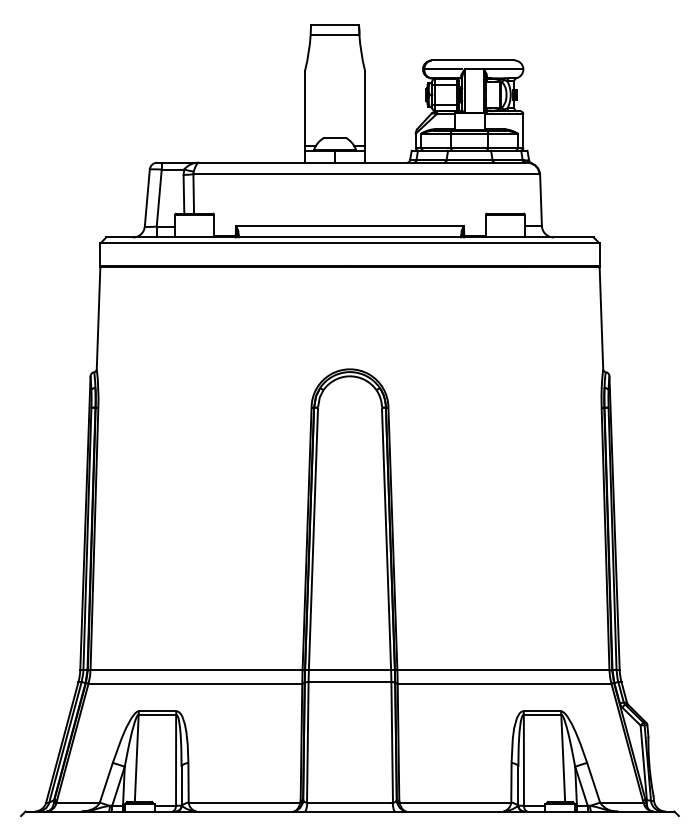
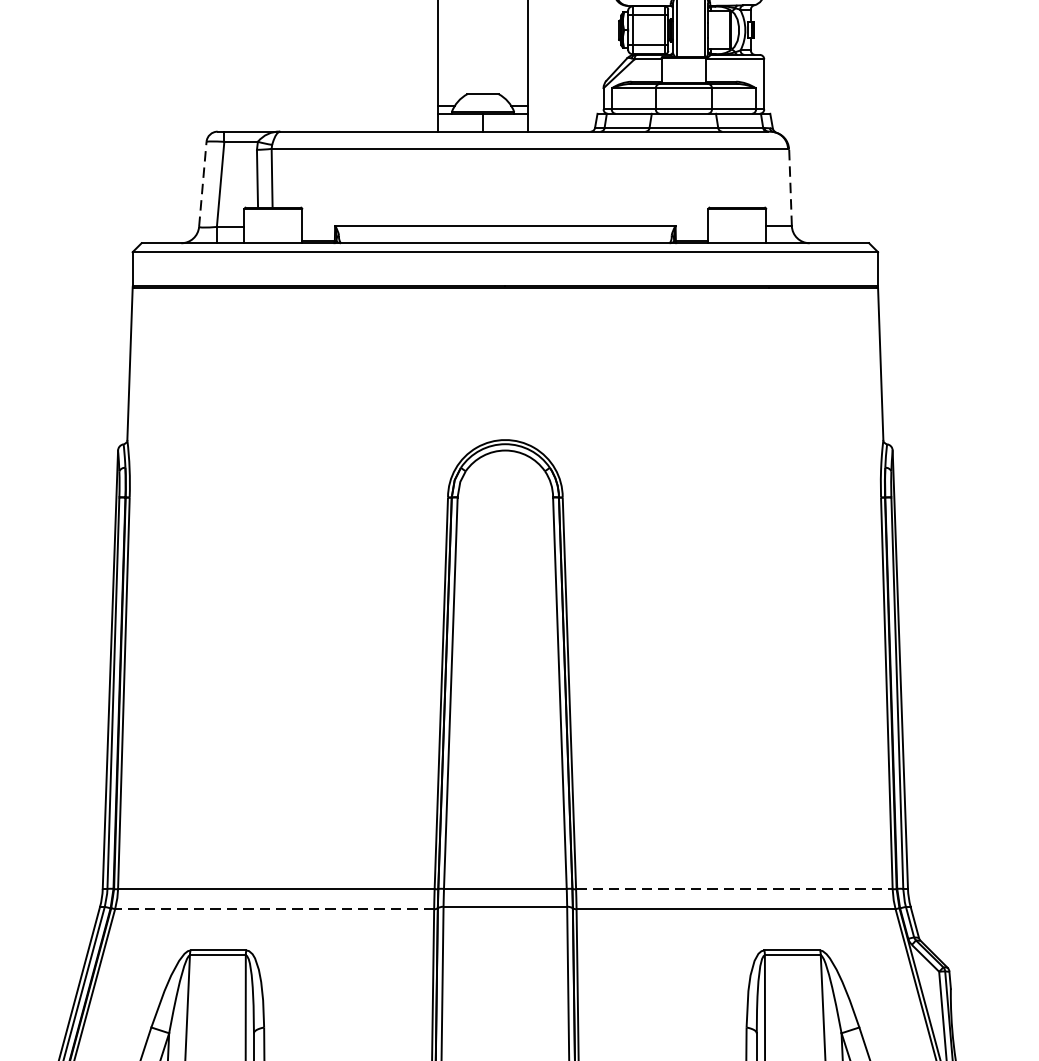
line: (147, 198) -> (203, 185), solid -> dashed
line: (541, 200) -> (791, 188), solid -> dashed
line: (503, 670) -> (734, 889), solid -> dashed
line: (195, 683) -> (274, 909), solid -> dashed

